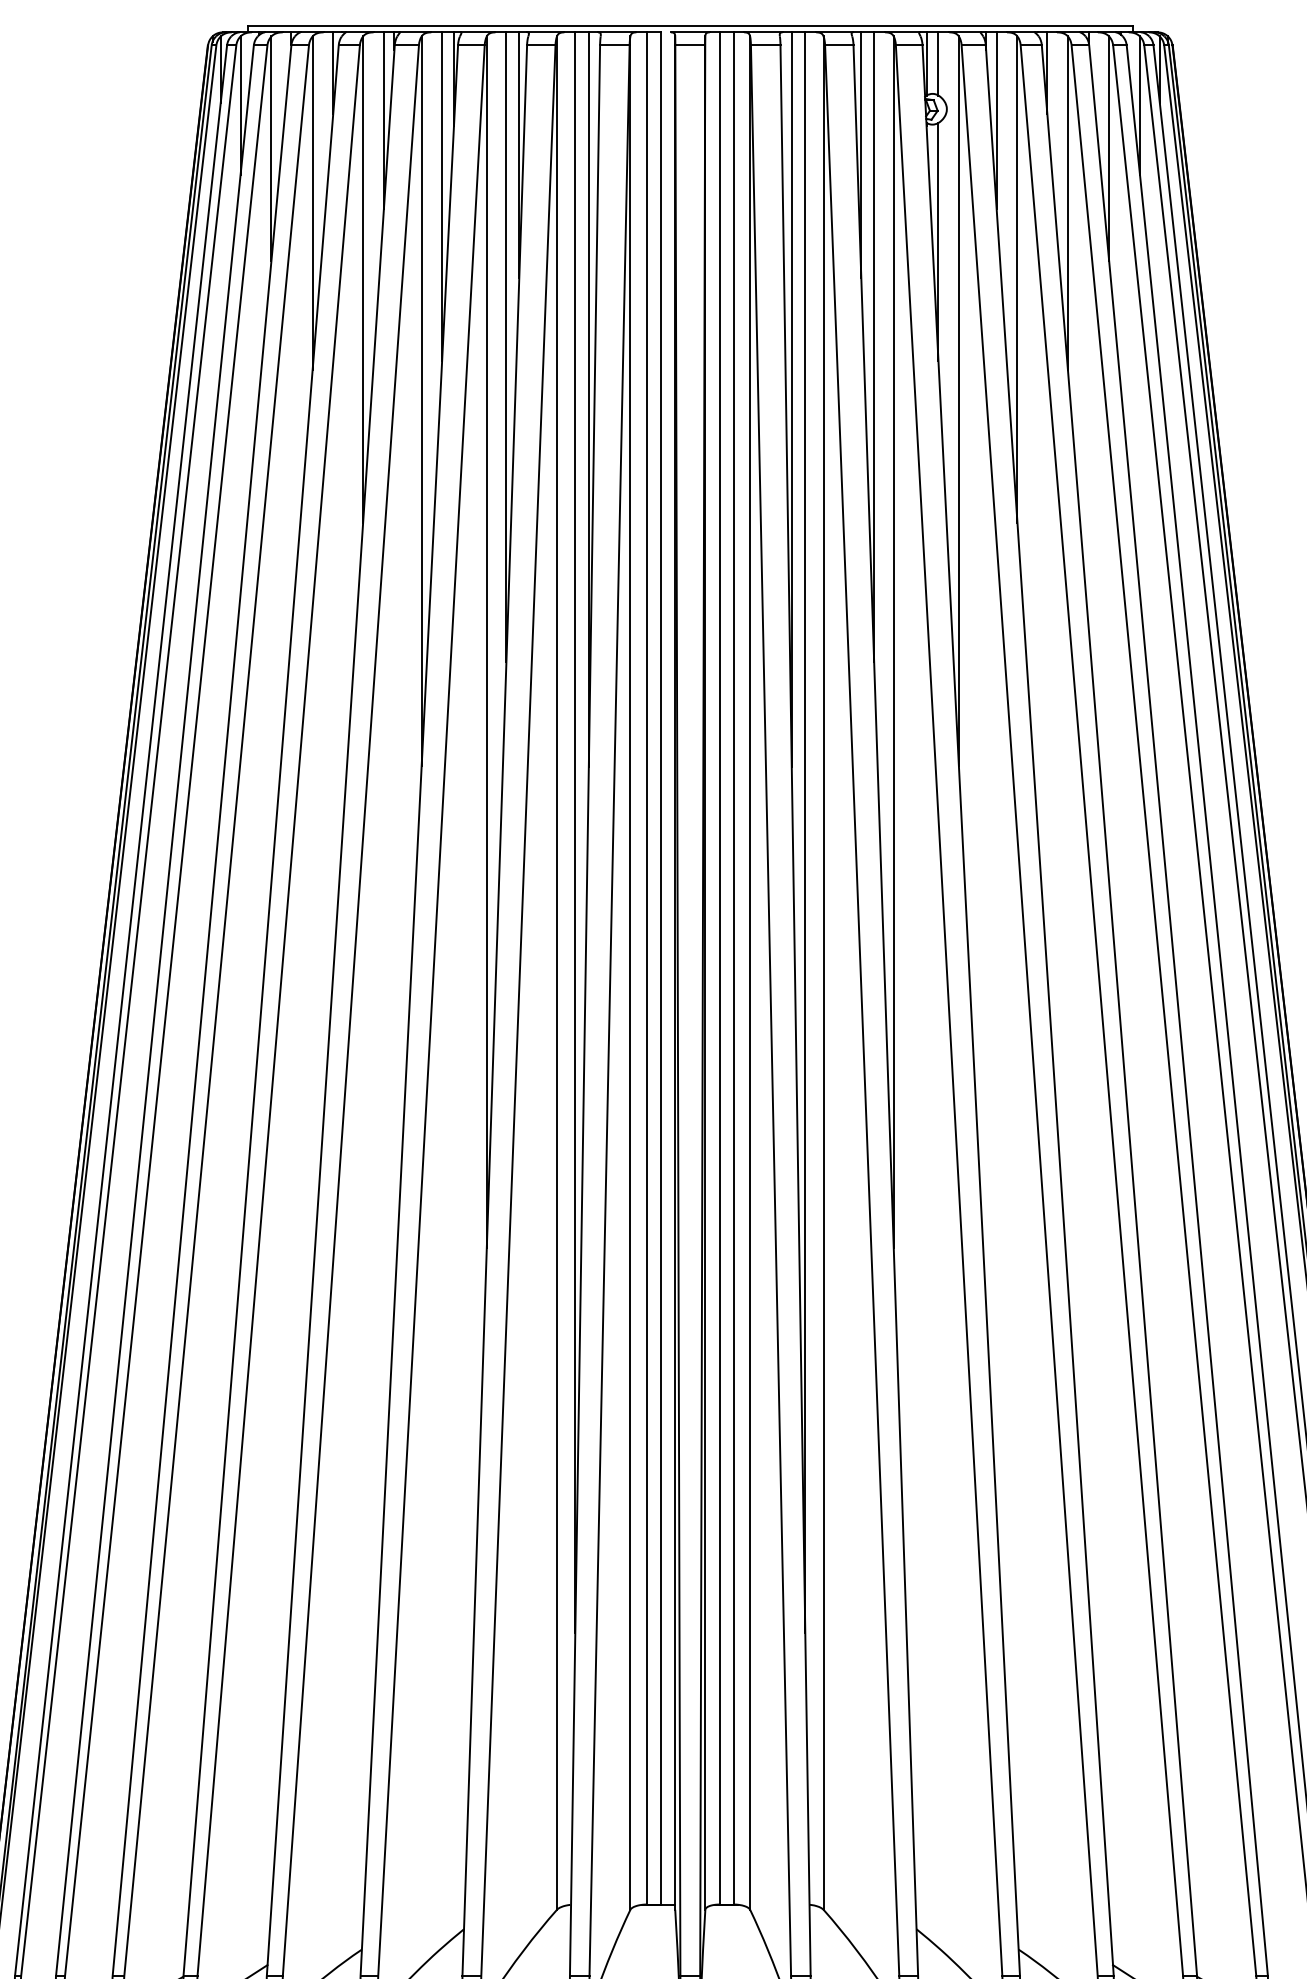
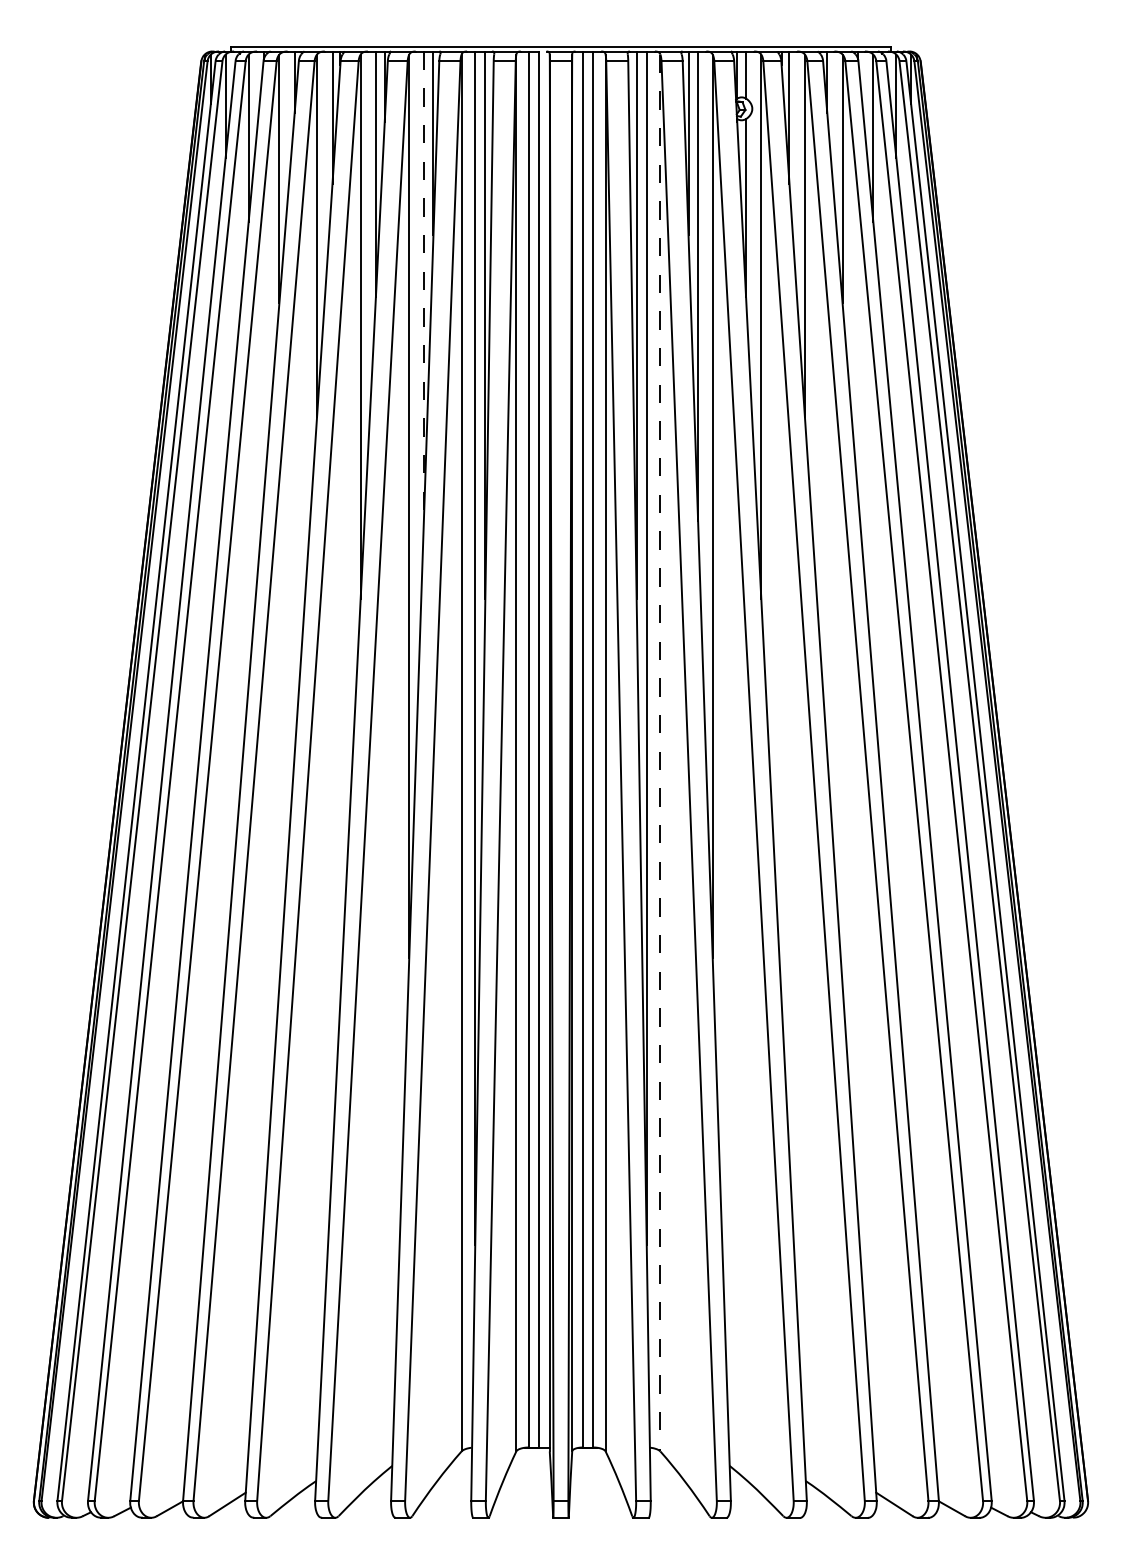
line: (505, 347) -> (423, 286), solid -> dashed
line: (823, 973) -> (660, 753), solid -> dashed

